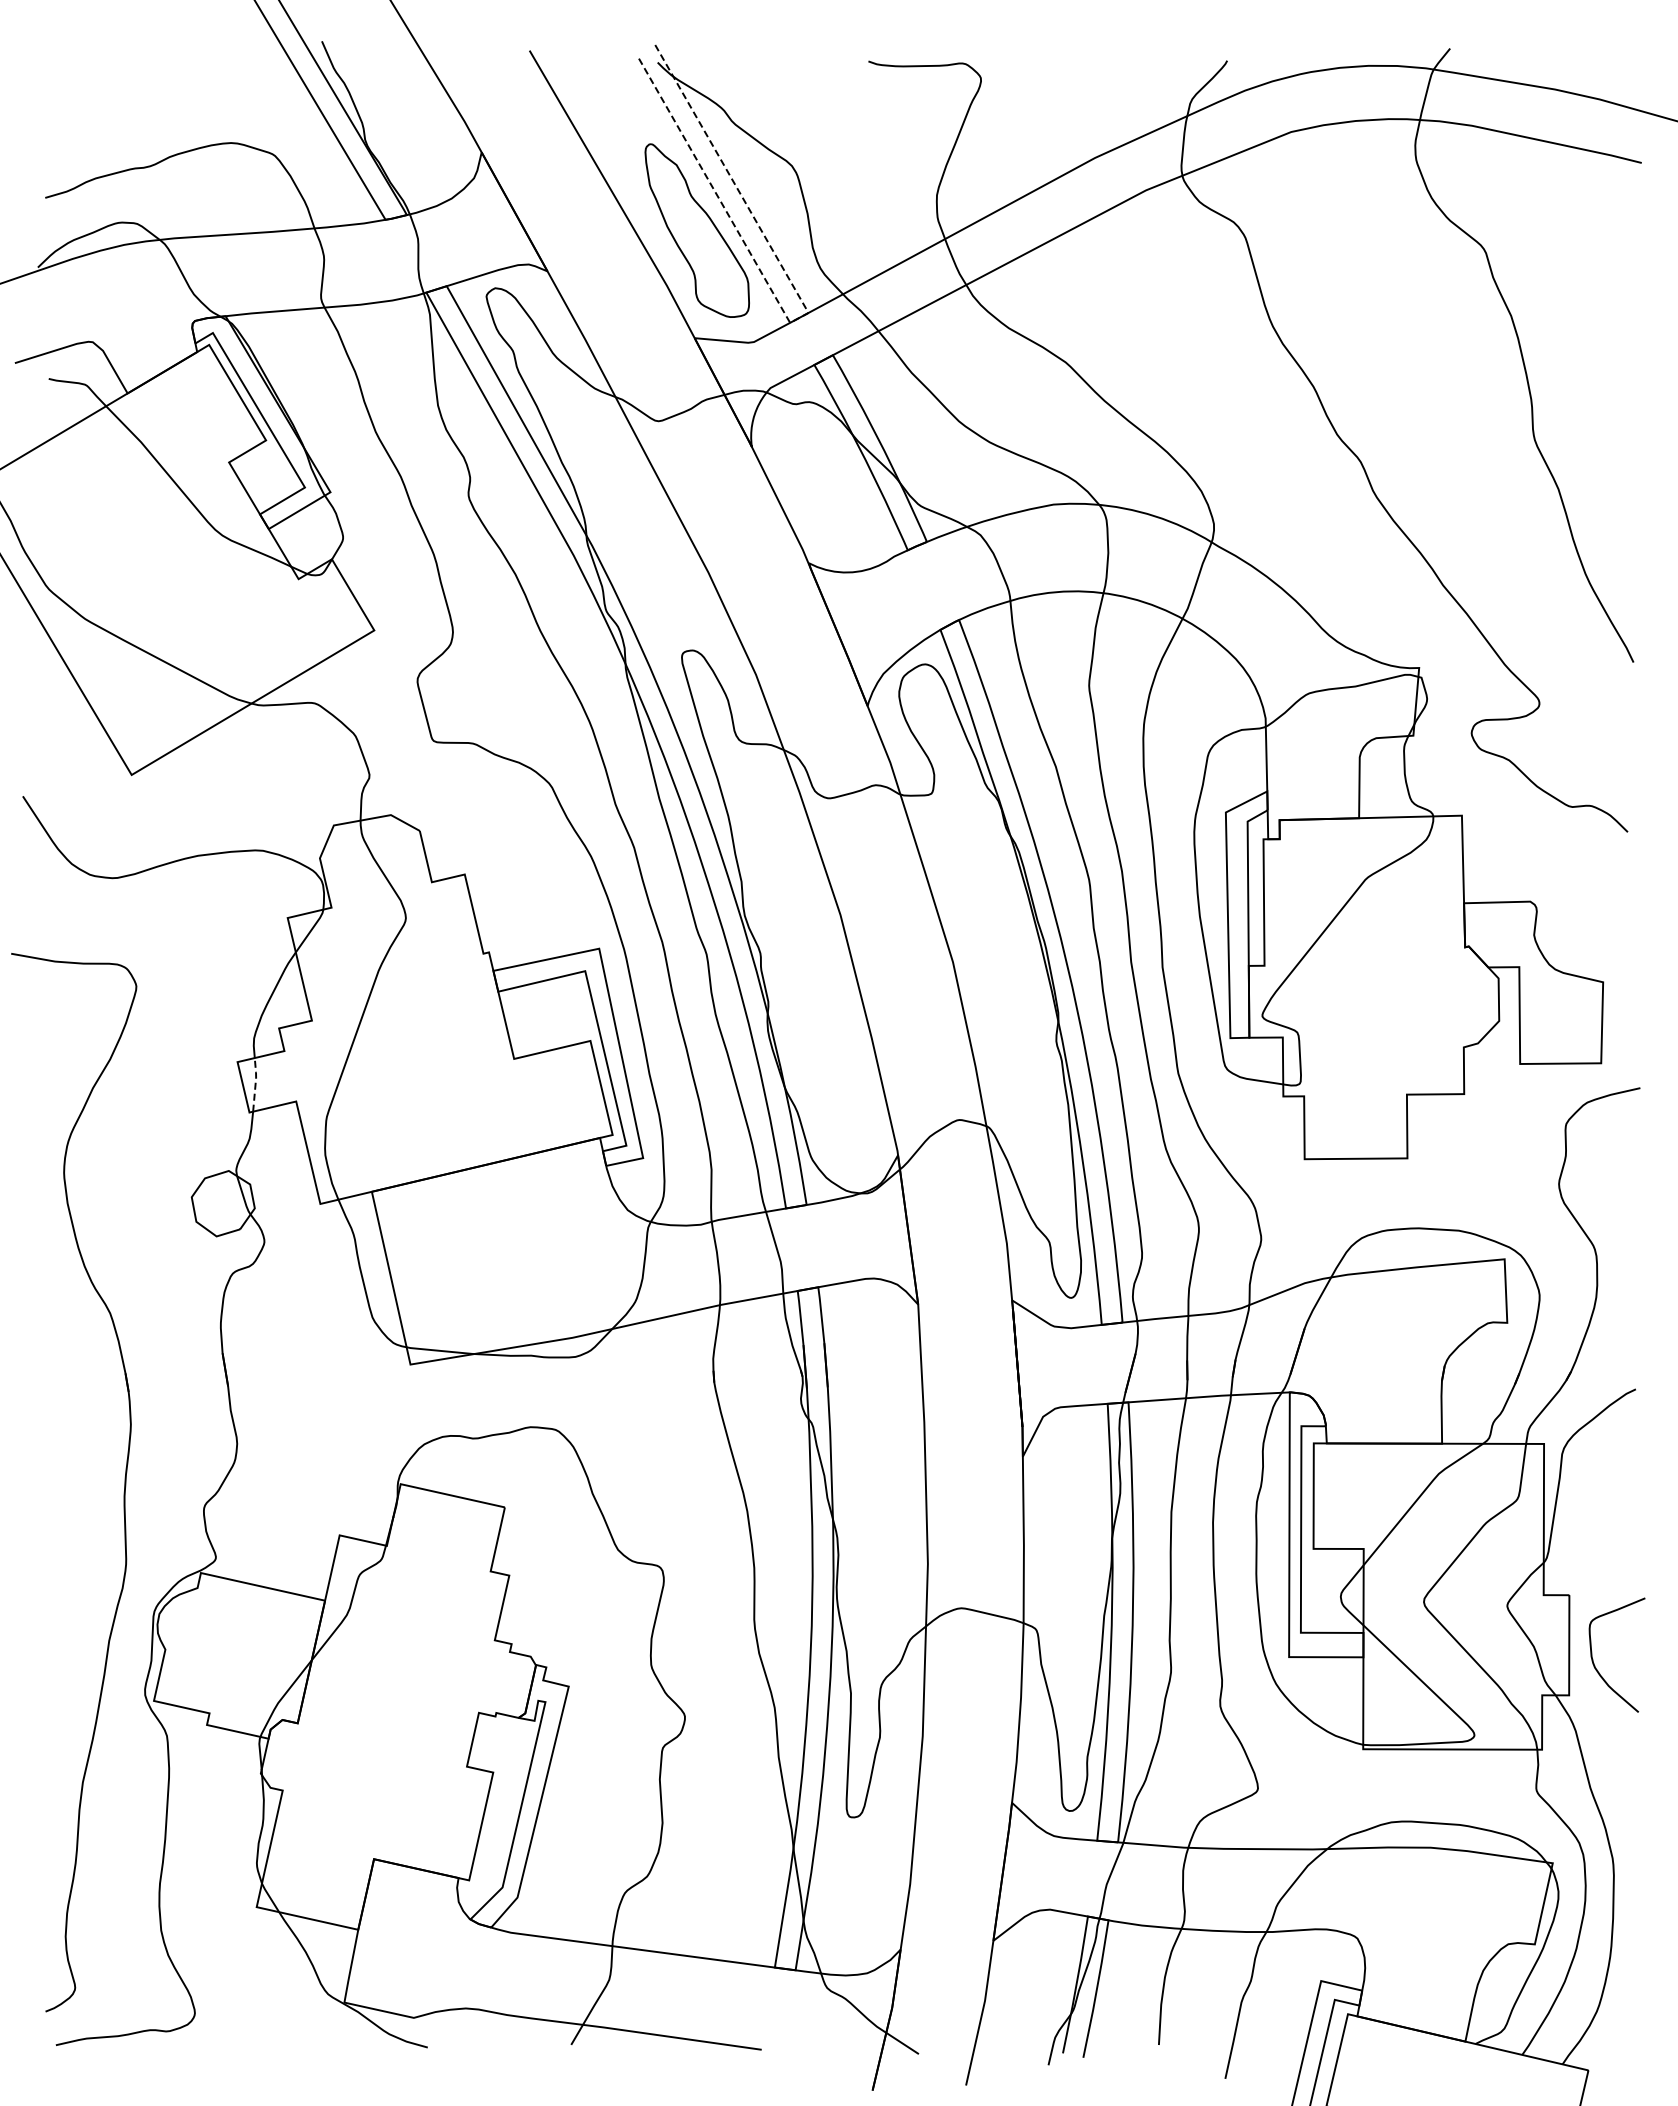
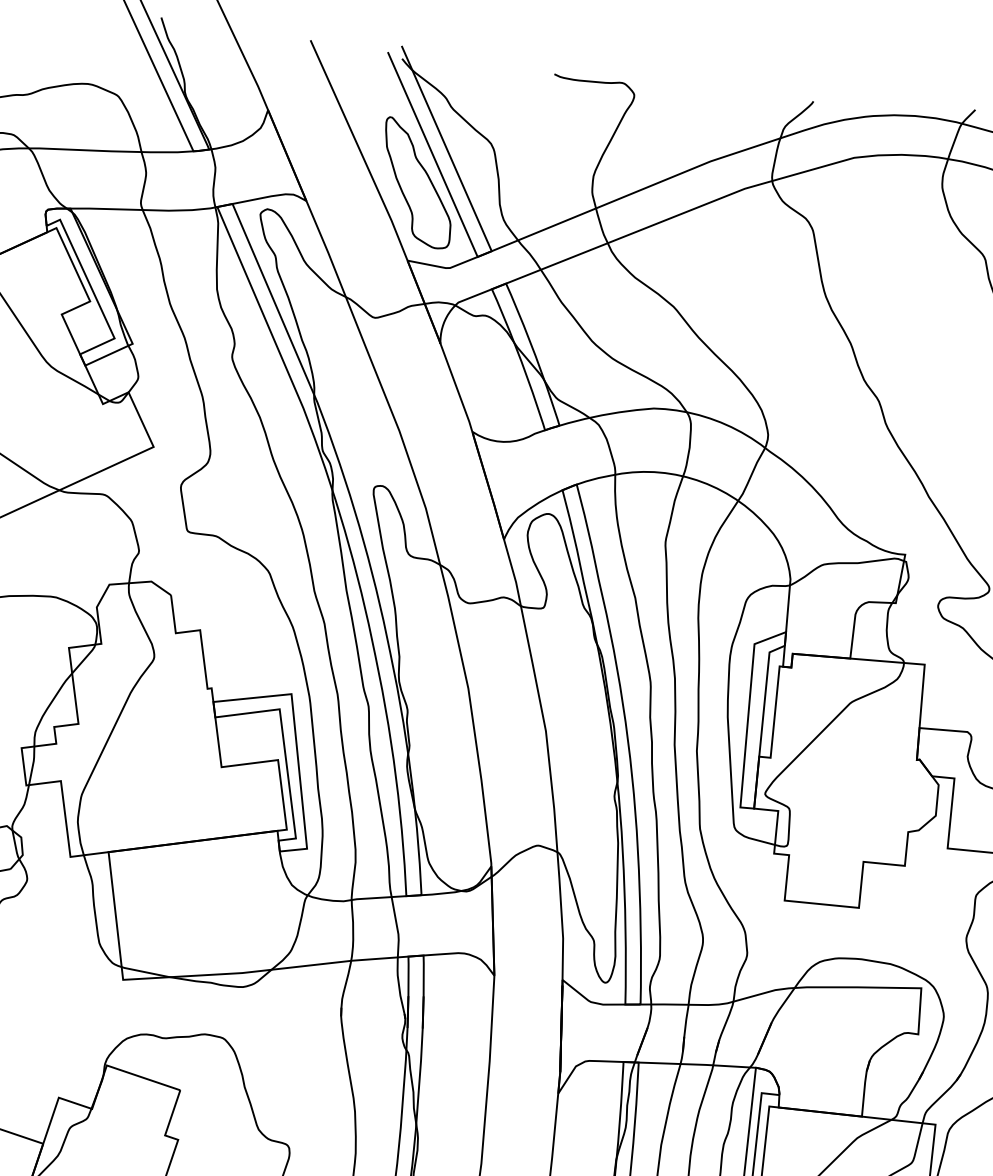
line: (799, 317) -> (484, 253), dashed -> solid
line: (255, 1083) -> (32, 764), dashed -> solid

